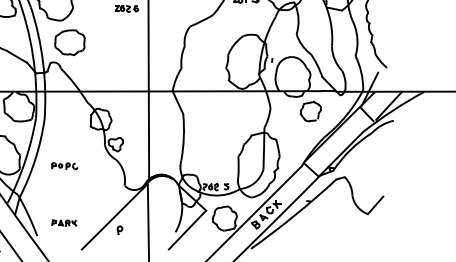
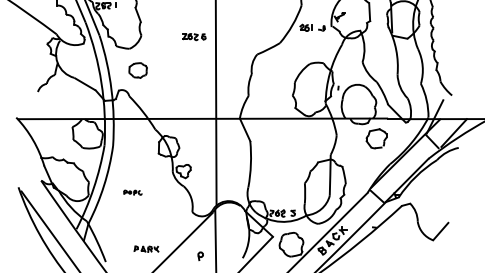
part: (69, 42) -> (137, 70), size x0.6
part: (64, 165) -> (132, 192), size x0.7
part: (64, 222) -> (146, 248), moved
part: (119, 229) -> (200, 255), moved

